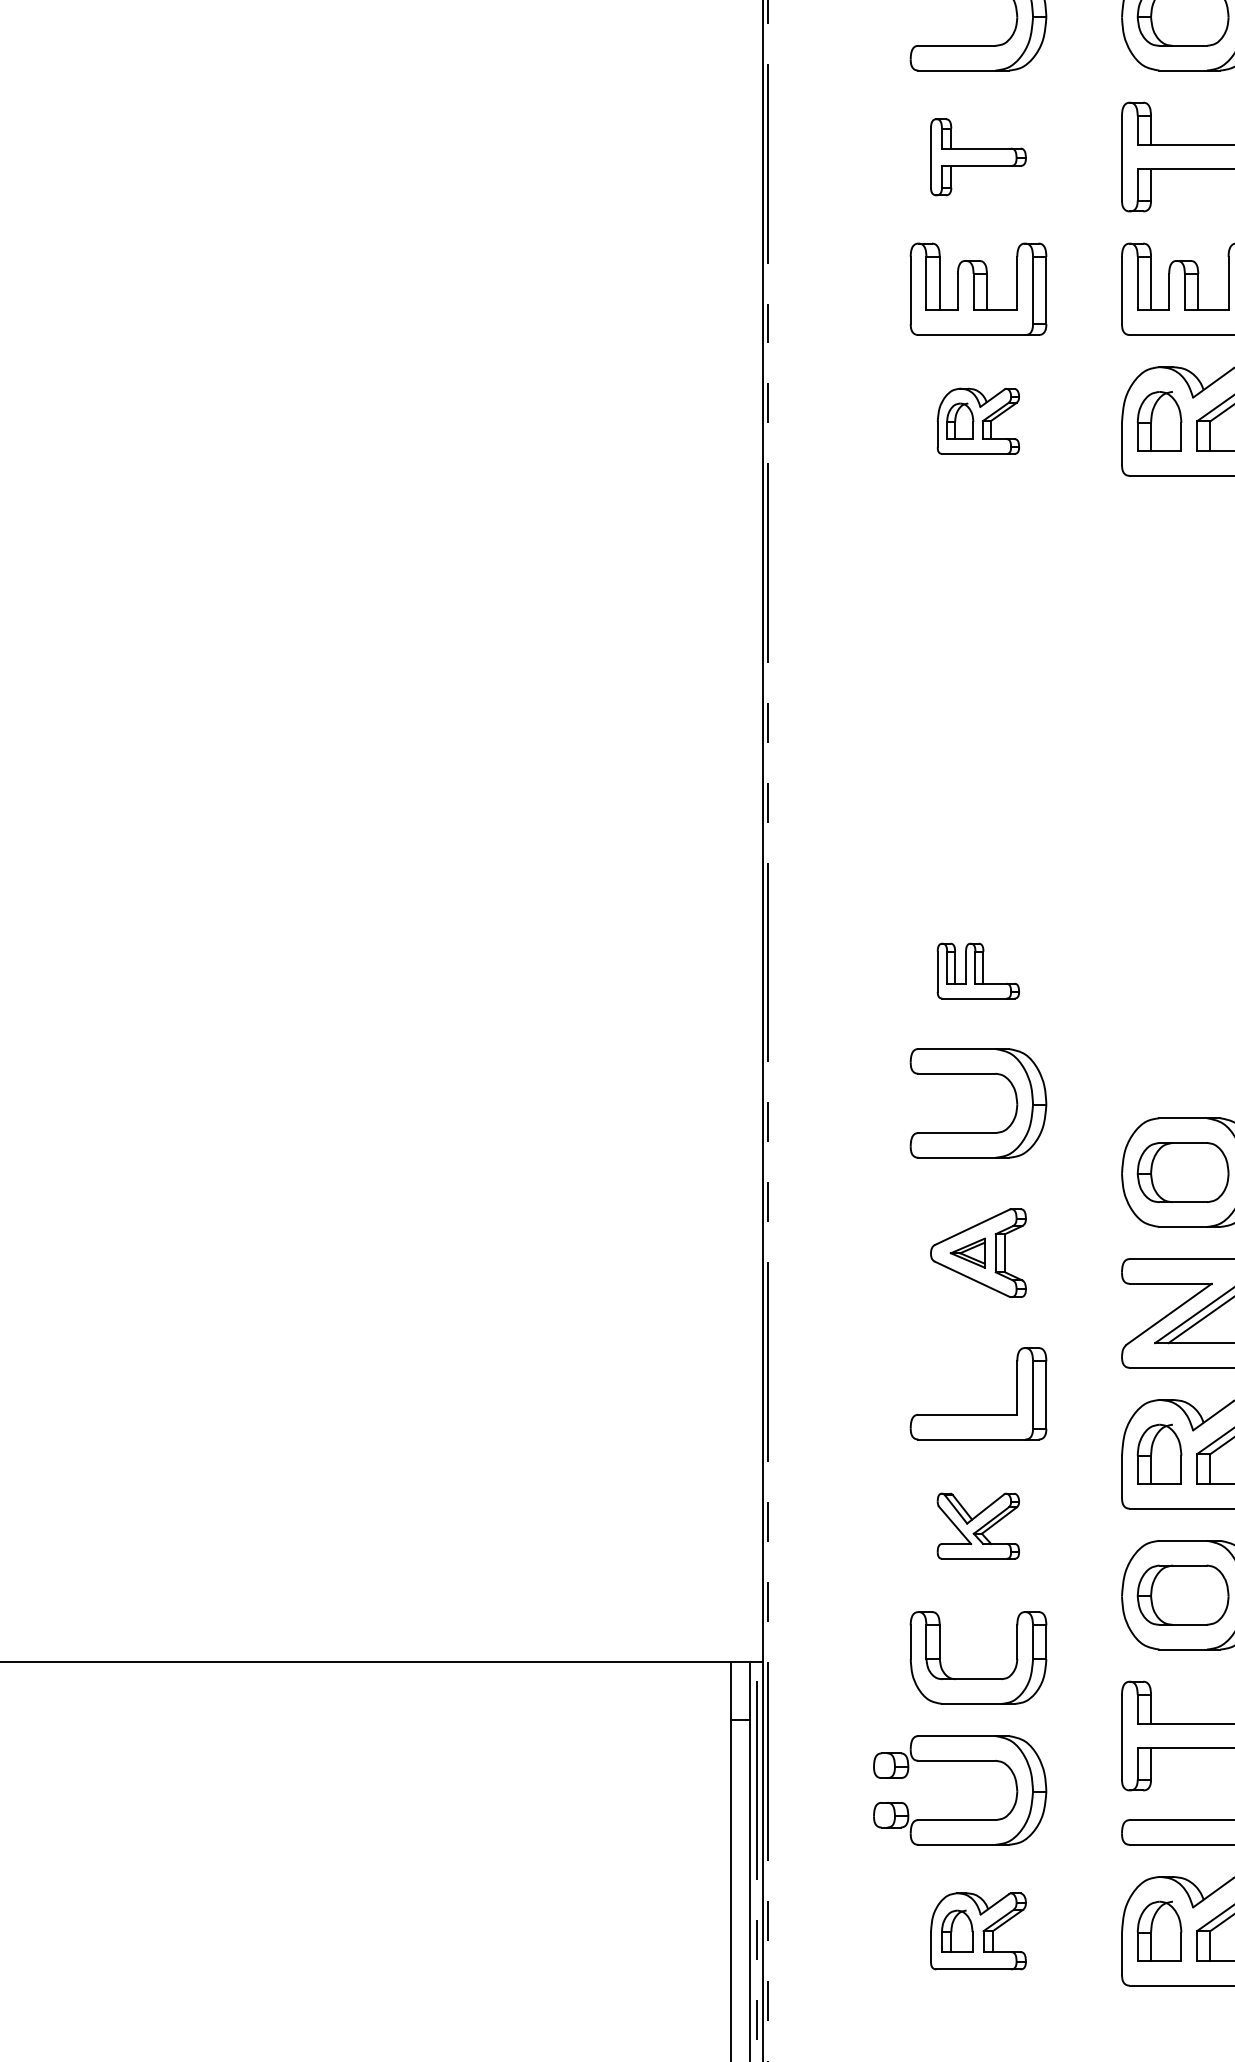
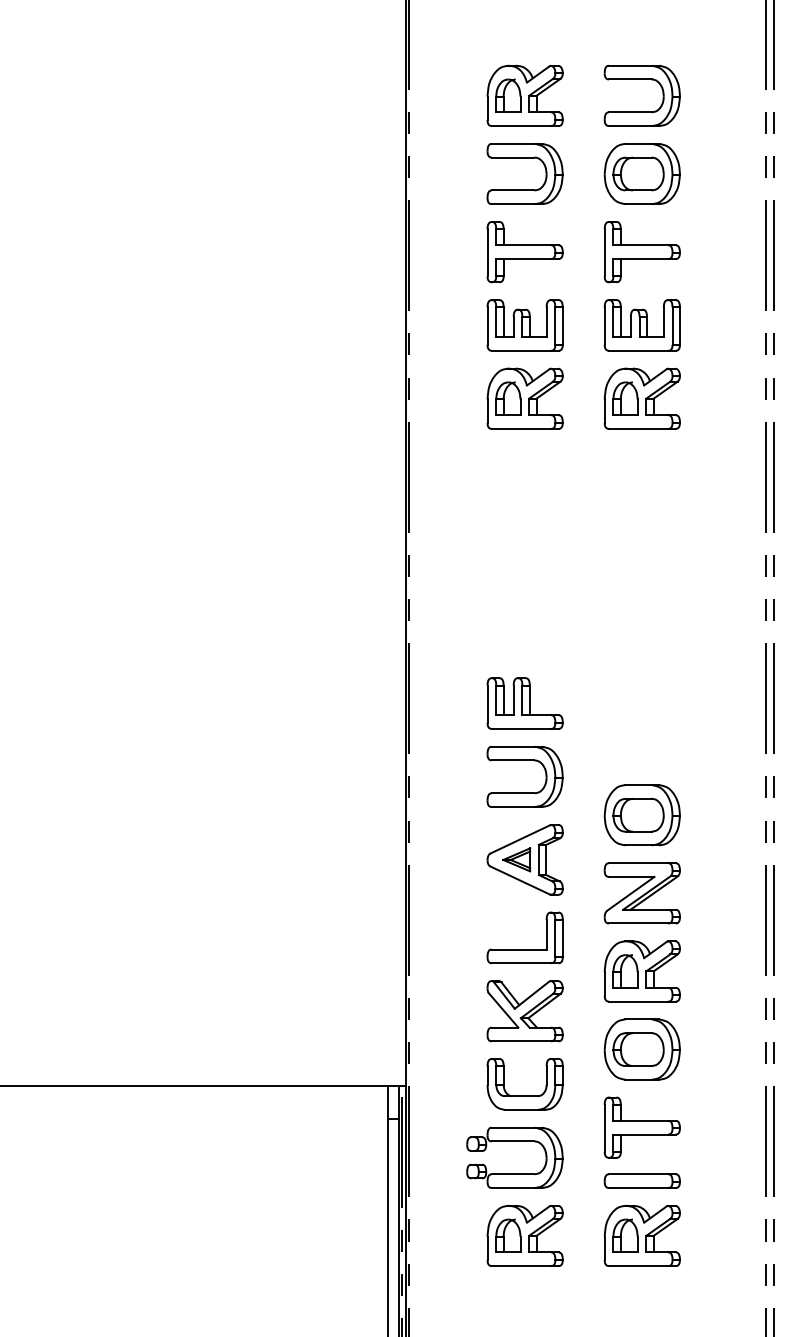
part: (977, 157) -> (524, 252), size x1.43
part: (977, 421) -> (524, 398), size x1.67
part: (977, 971) -> (524, 703), size x1.67
part: (977, 1252) -> (524, 859), size x1.43
part: (977, 1526) -> (524, 1011), size x1.67
part: (977, 1930) -> (524, 1235), size x1.43

